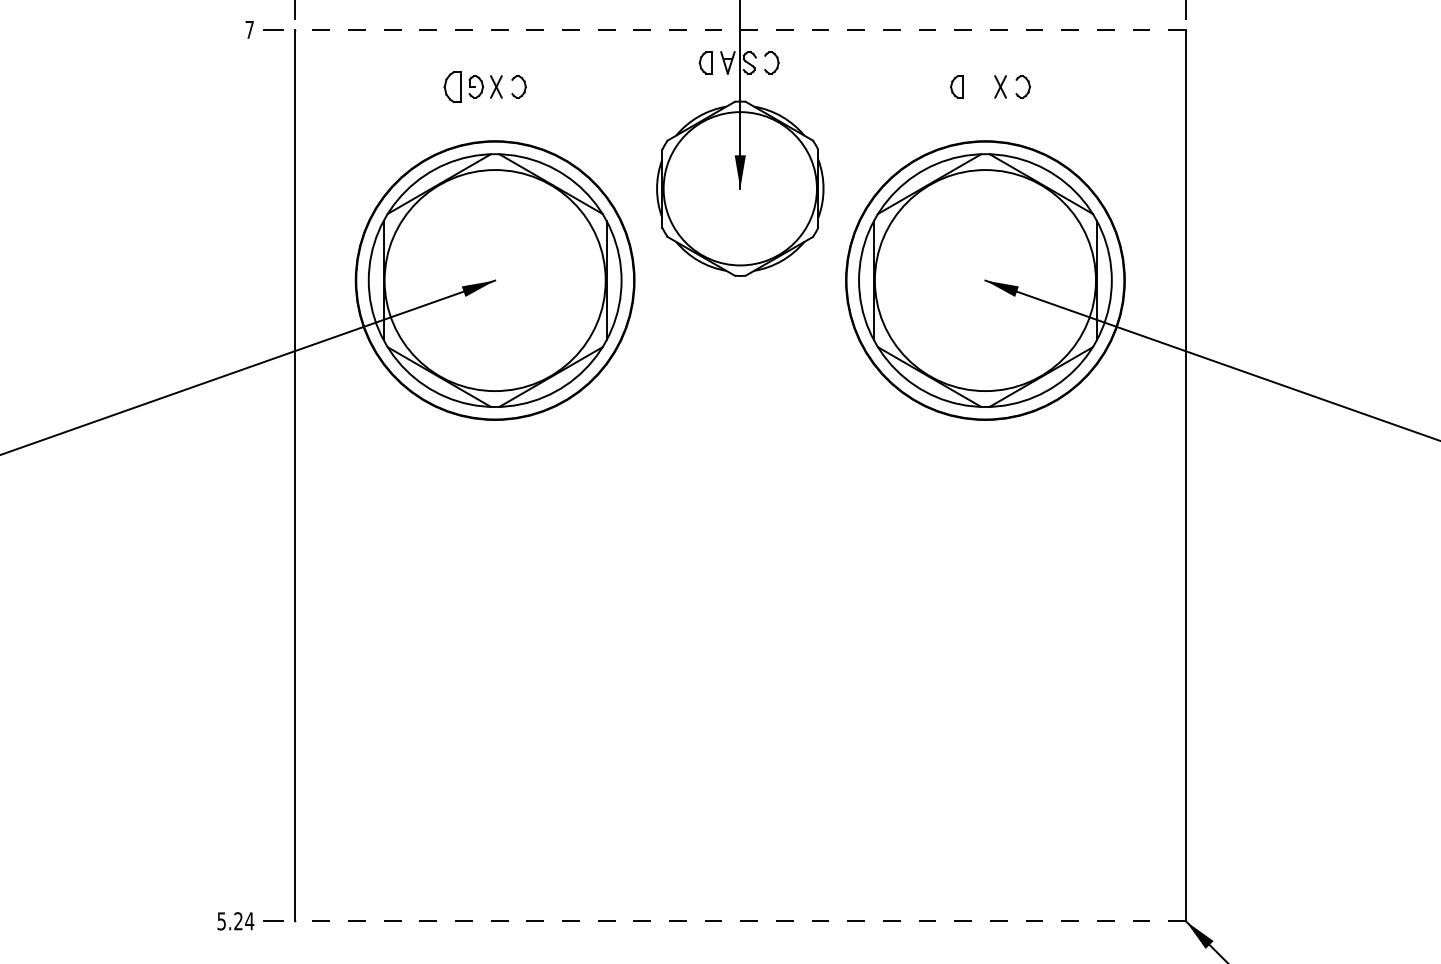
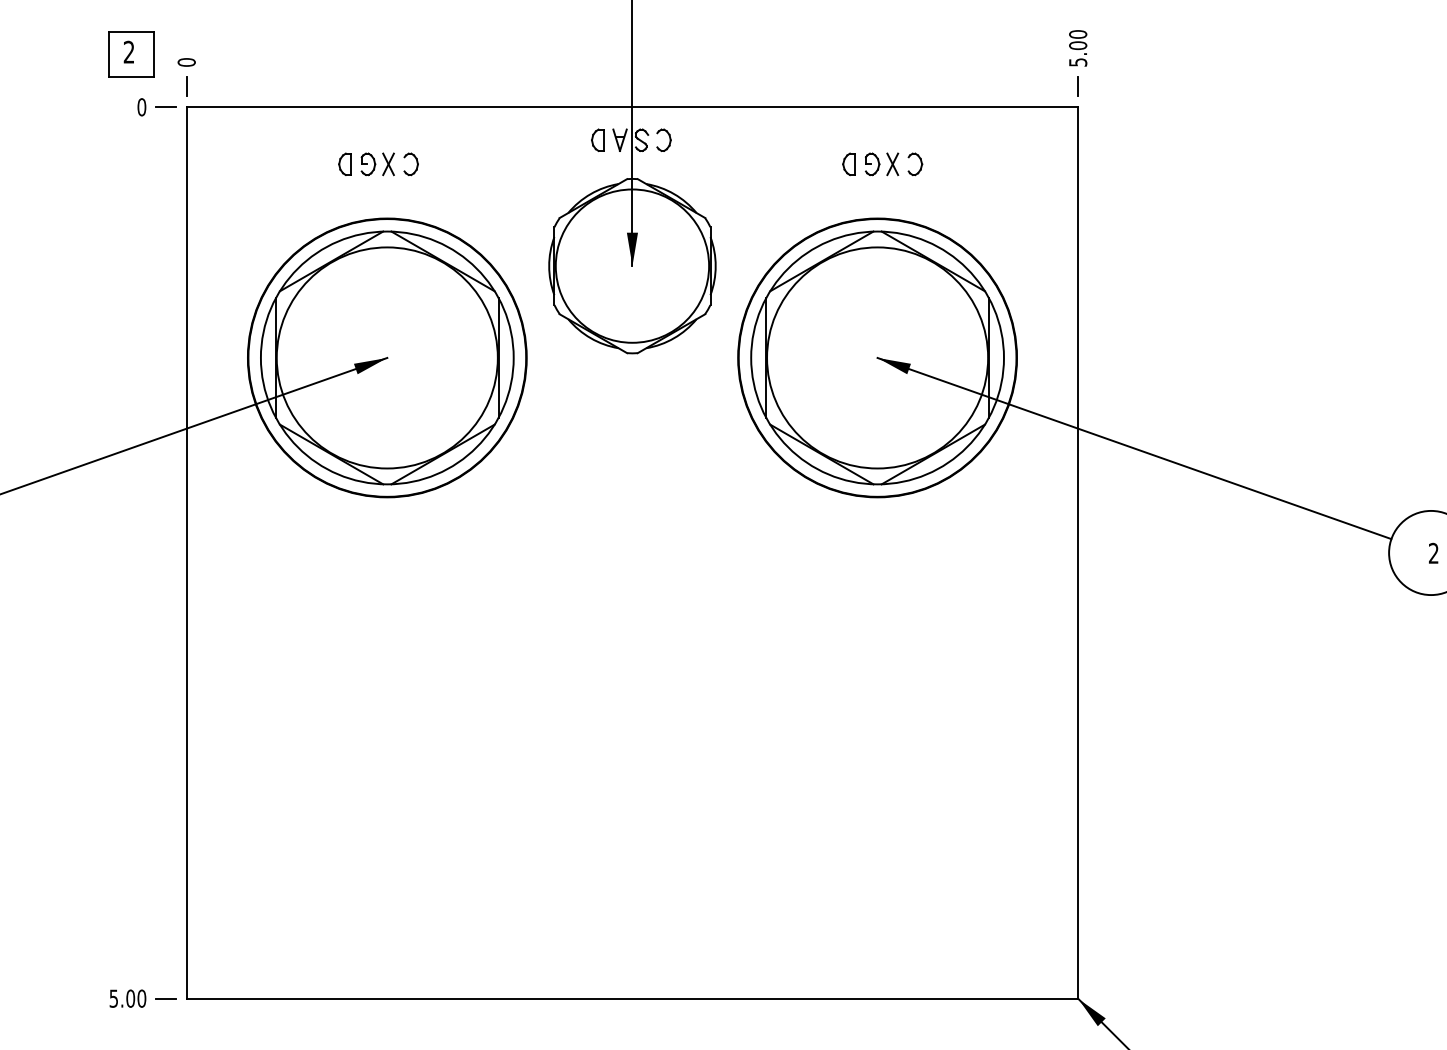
text: (249, 30) -> (141, 107), 7 -> 0
line: (740, 30) -> (632, 107), dashed -> solid
part: (452, 86) -> (344, 163), size x0.71
part: (980, 87) -> (872, 164), added
text: (244, 921) -> (136, 998), 5.24 -> 5.00
line: (740, 921) -> (632, 998), dashed -> solid

